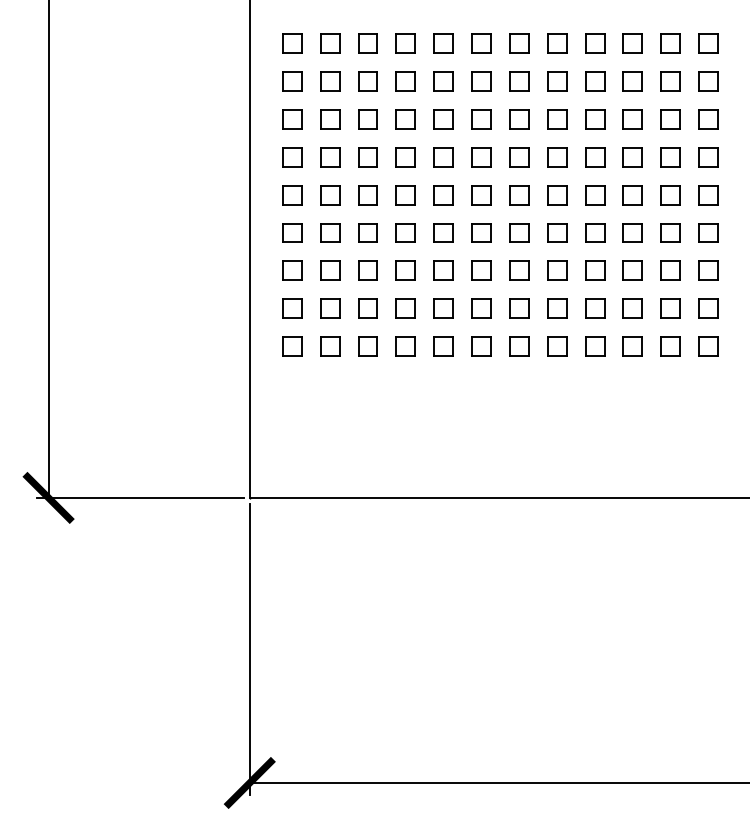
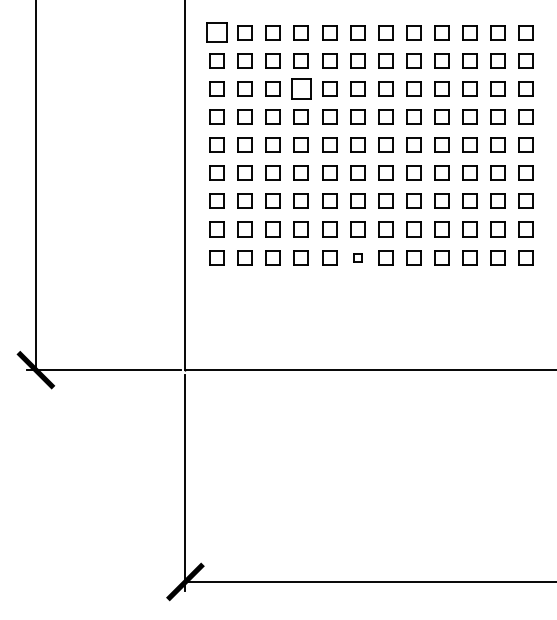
part: (291, 43) -> (216, 32), size x1.4
part: (404, 118) -> (300, 88), size x1.4
part: (481, 346) -> (357, 257), size x0.6

